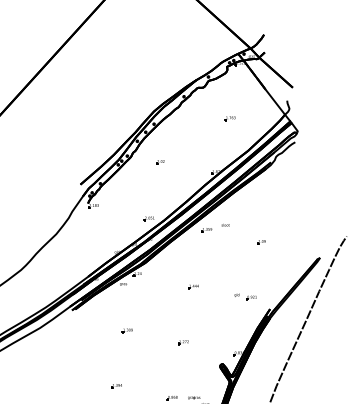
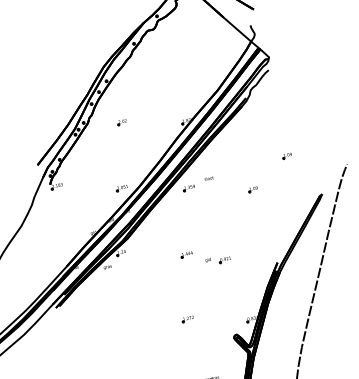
part: (229, 118) -> (189, 58), removed
part: (296, 219) -> (287, 156), added
part: (245, 296) -> (218, 259), moved
part: (126, 330) -> (121, 318), removed

